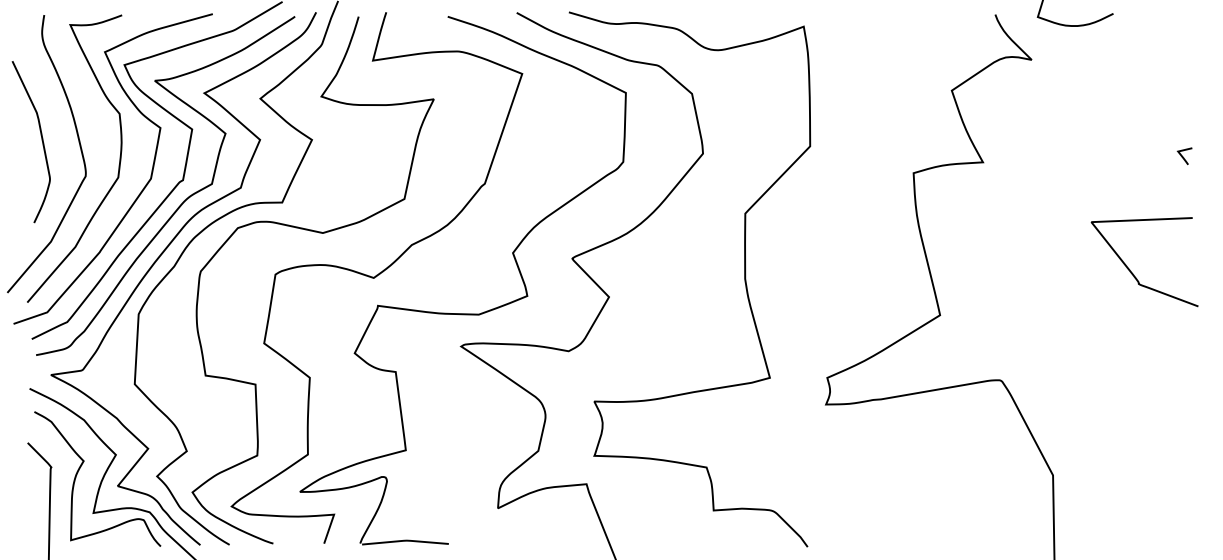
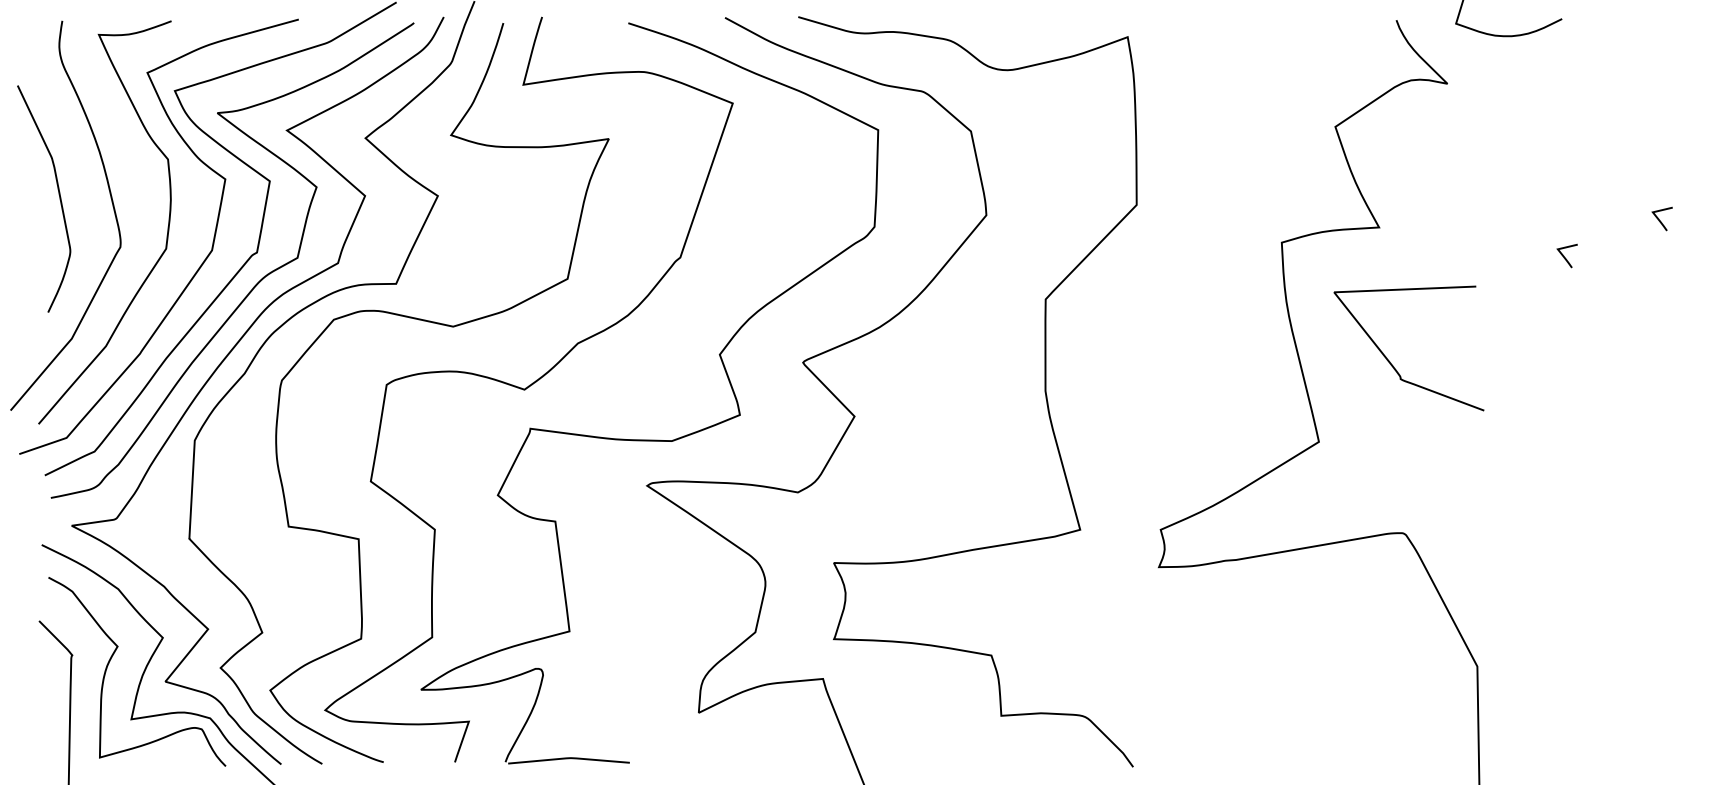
line: (1115, 183) -> (1564, 256), added
curve: (1131, 271) -> (1390, 361), moved

